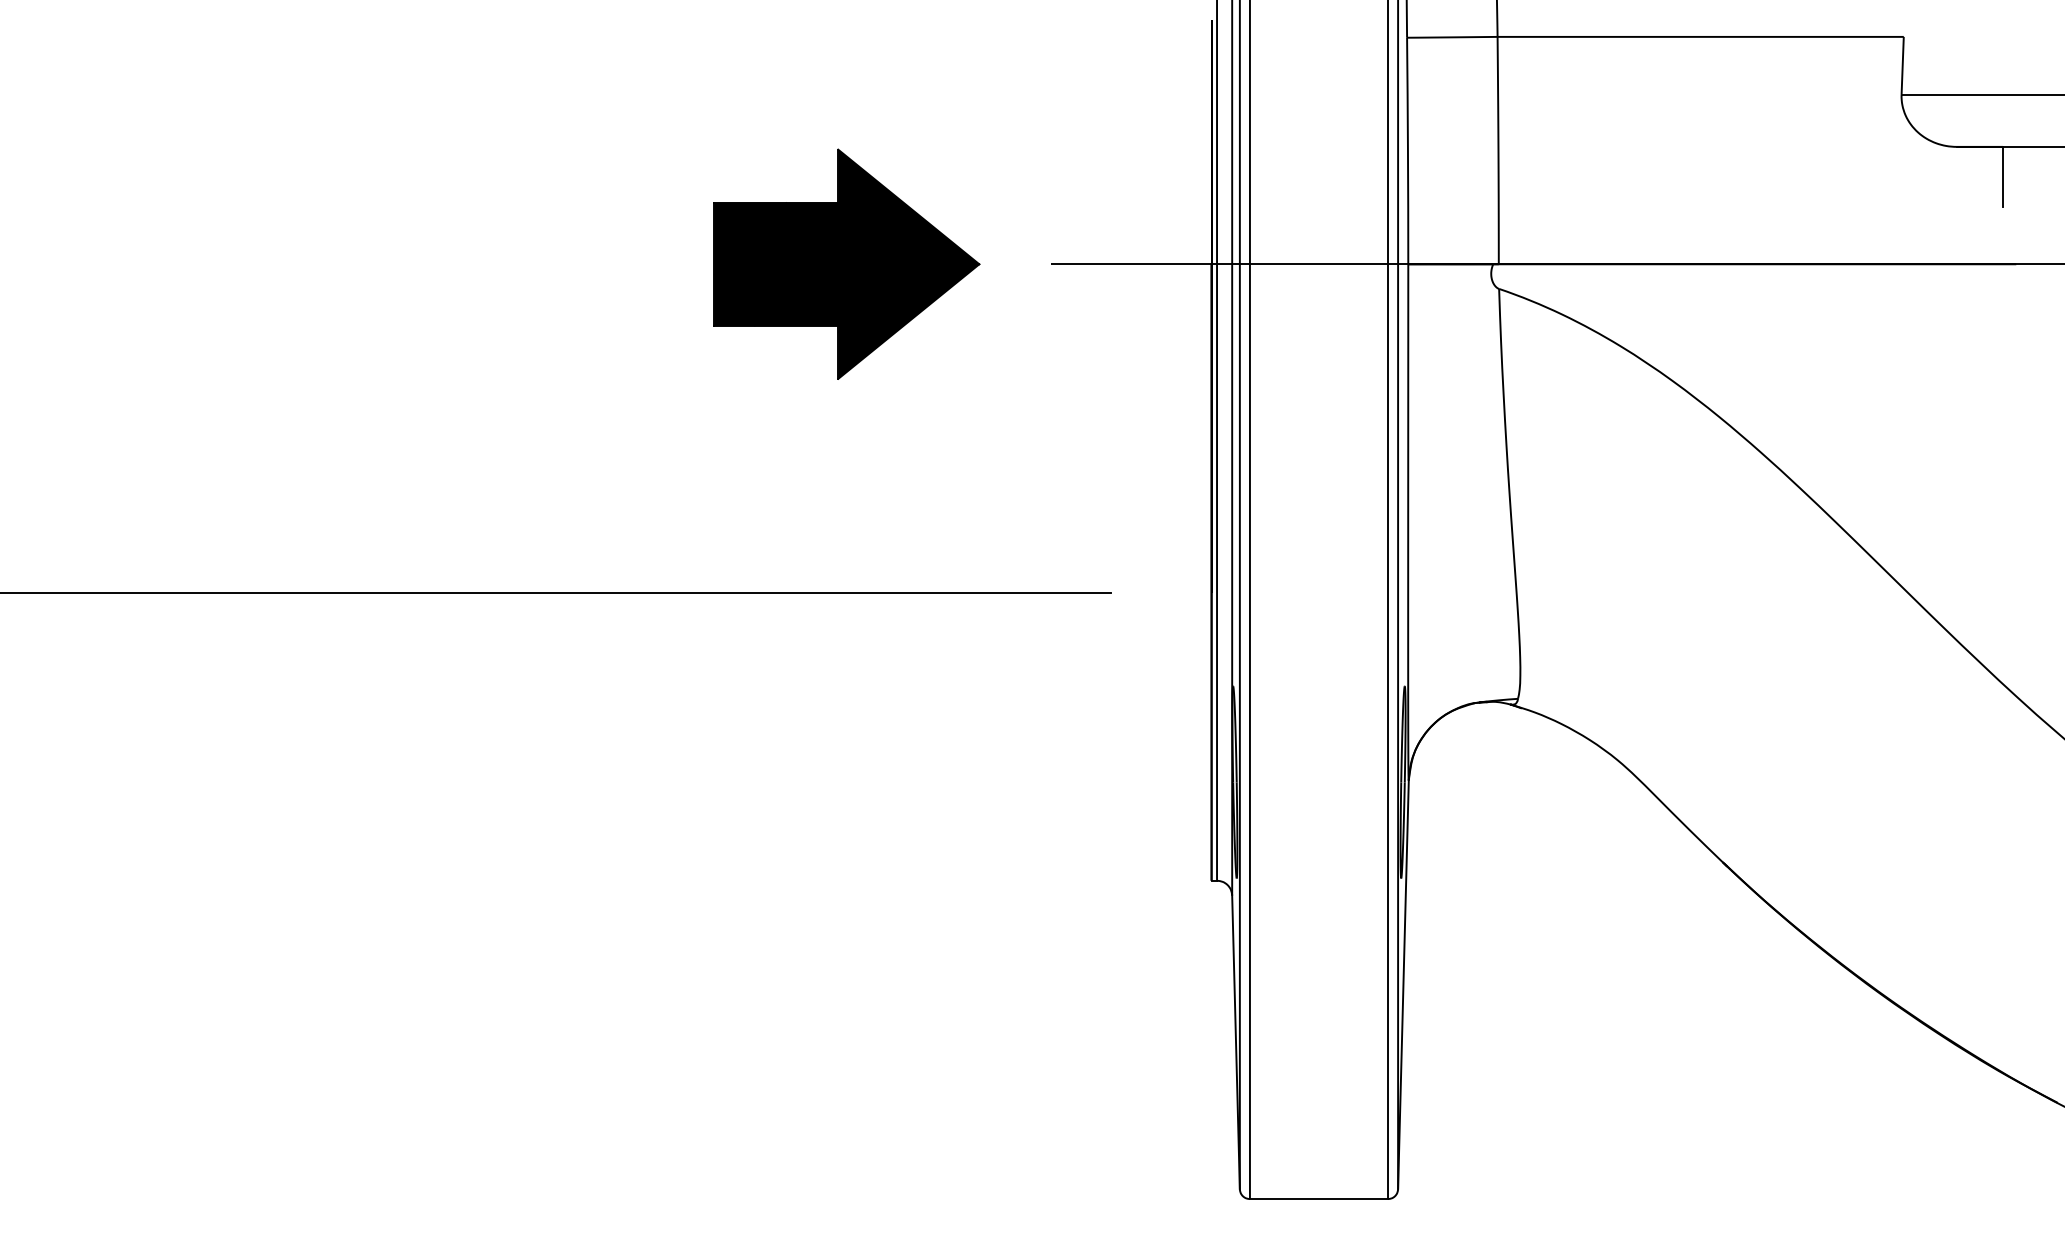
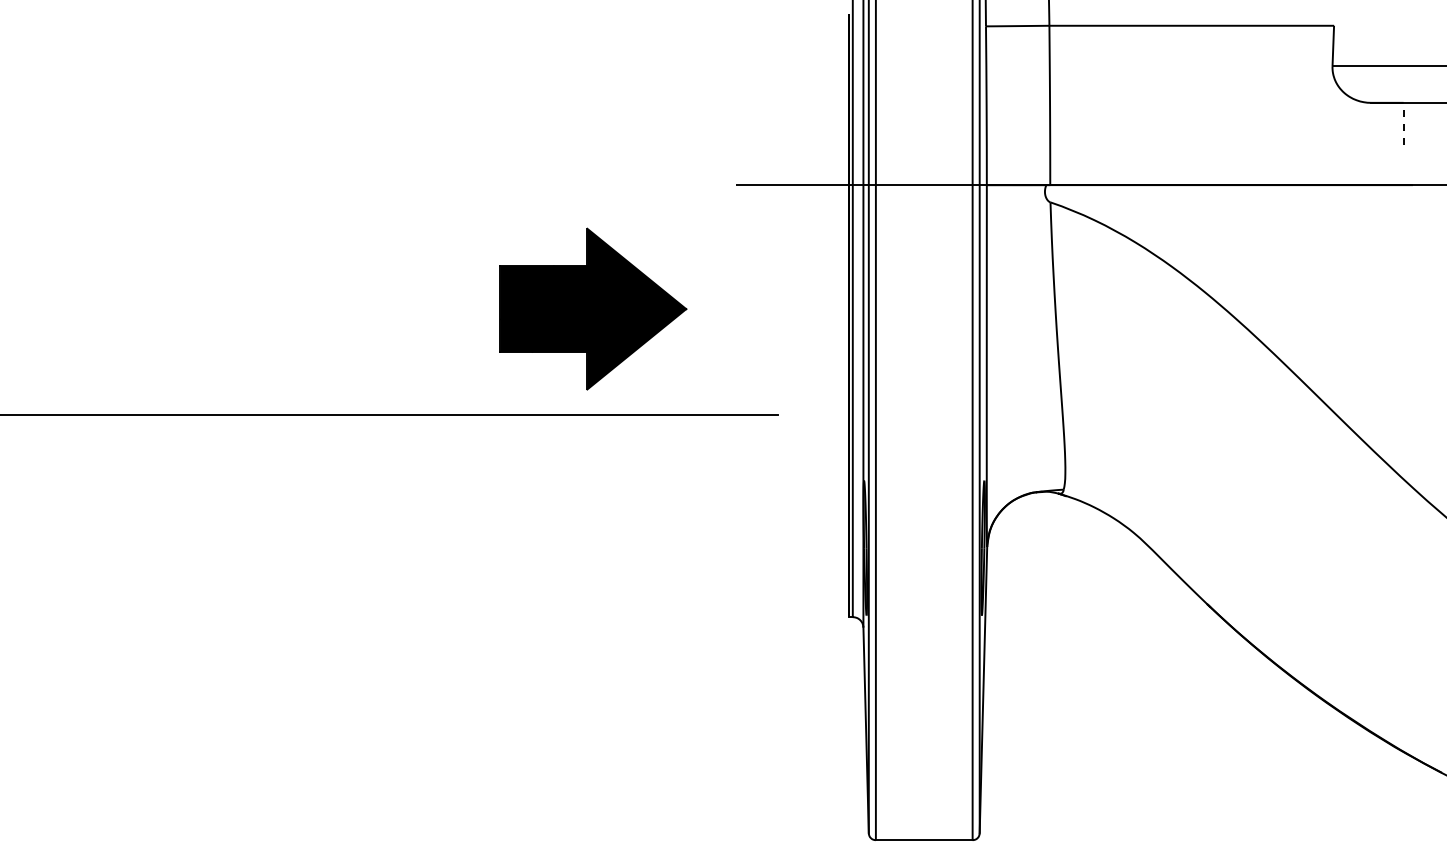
line: (2002, 176) -> (1403, 123), solid -> dashed
part: (846, 263) -> (593, 308), moved

